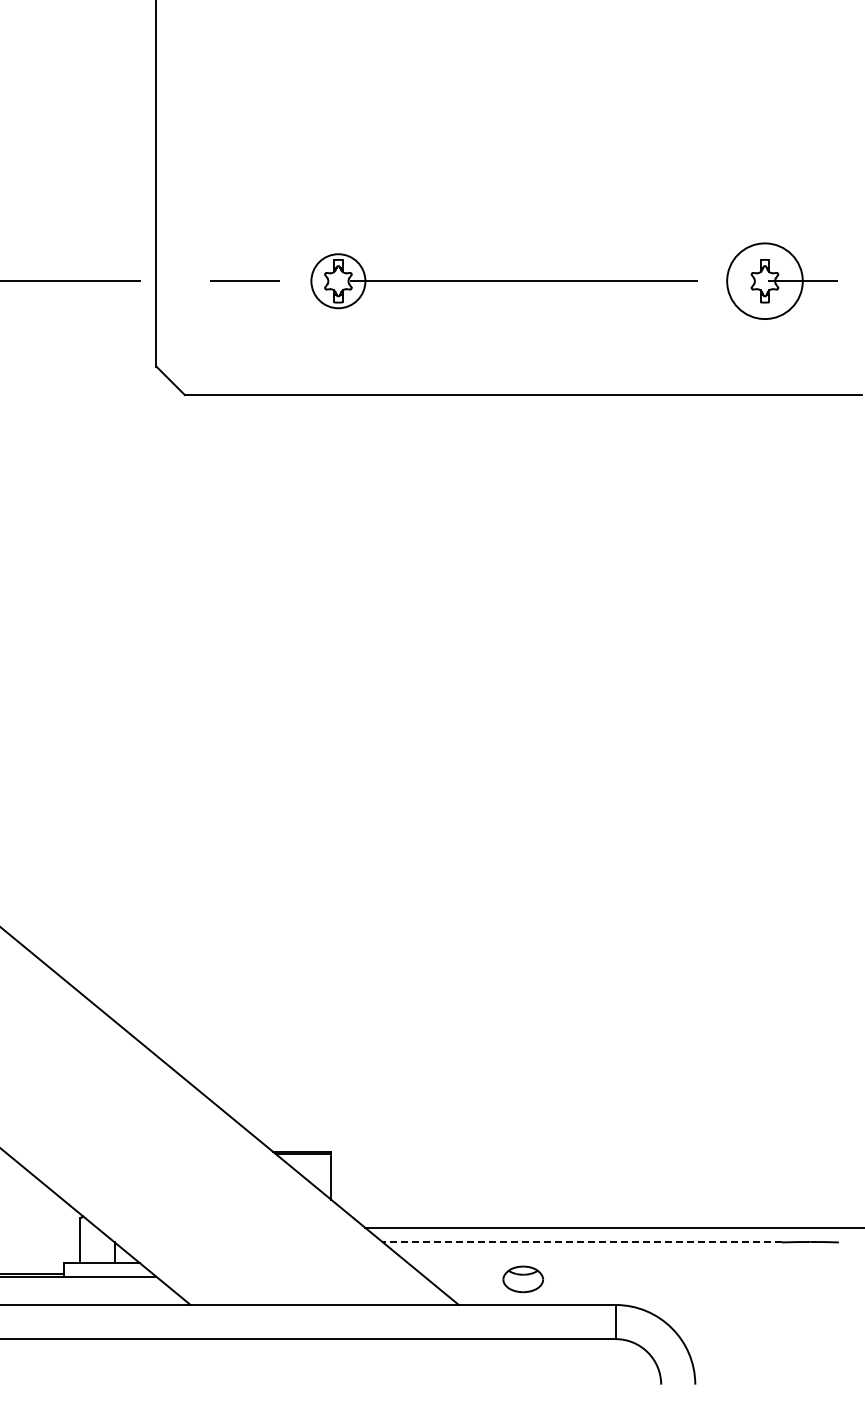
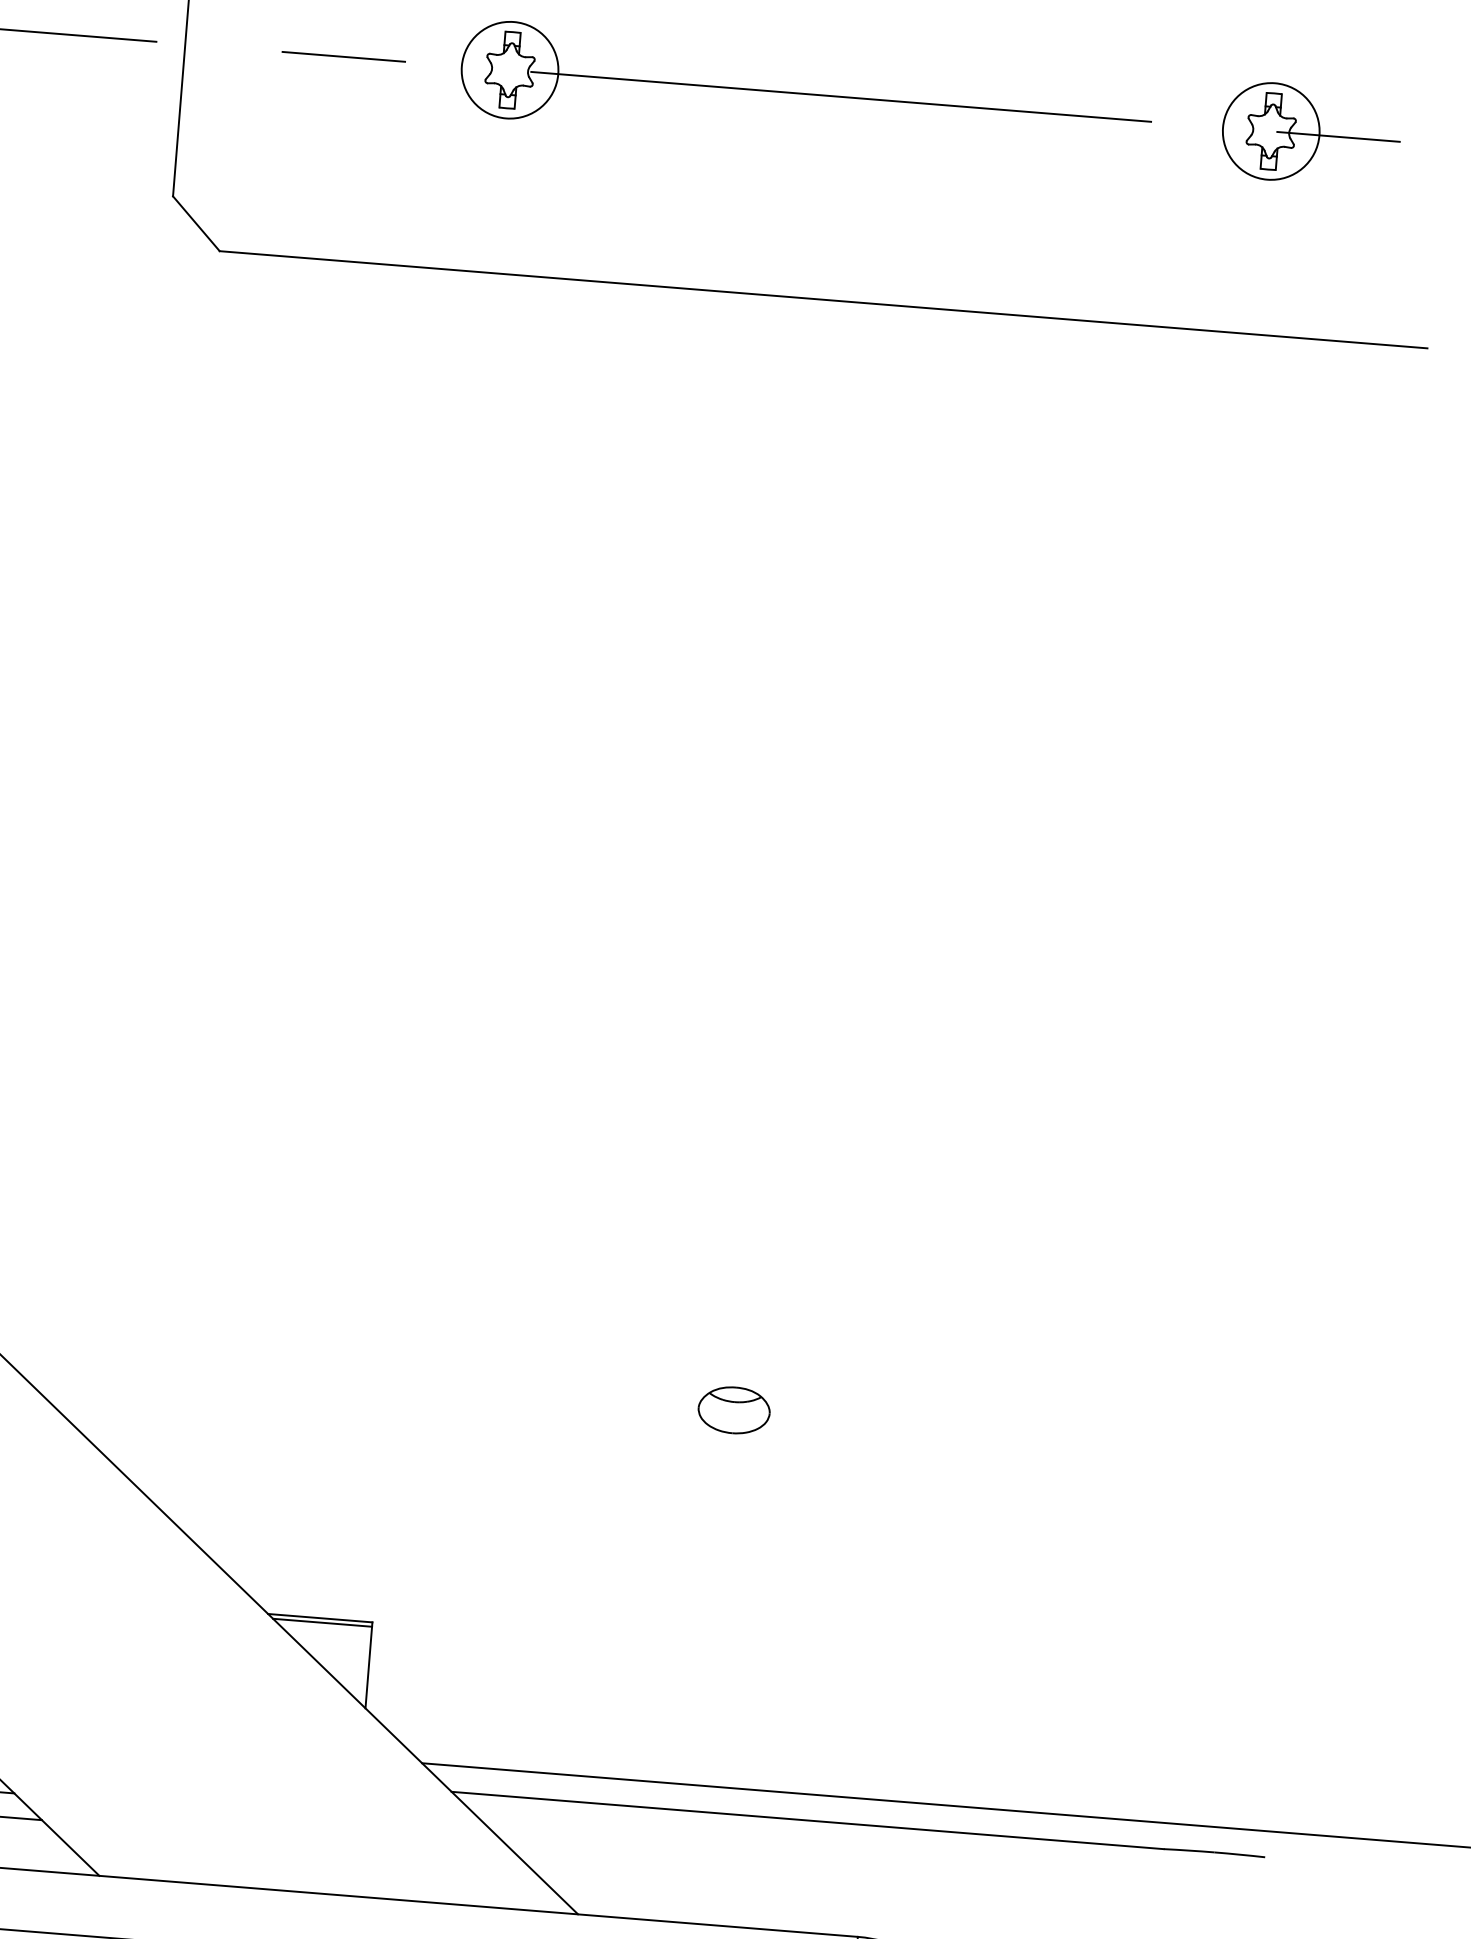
circle: (764, 281) -> (1270, 131), size x0.71
line: (582, 1242) -> (807, 1820), dashed -> solid
part: (522, 1279) -> (732, 1410), moved

